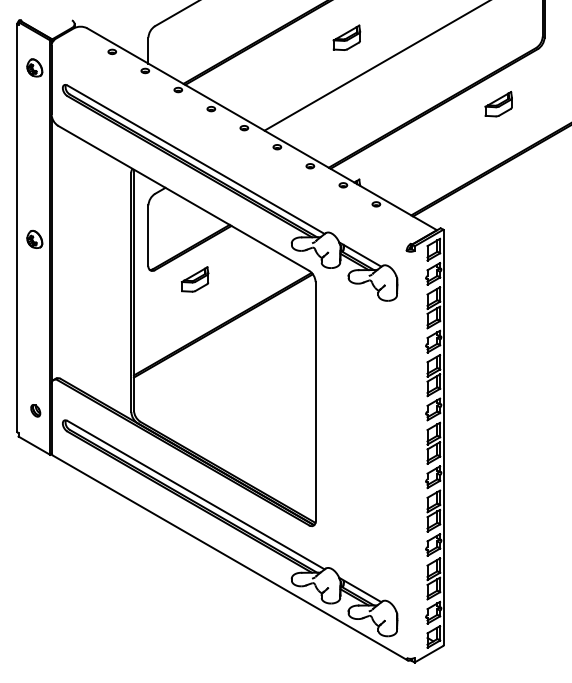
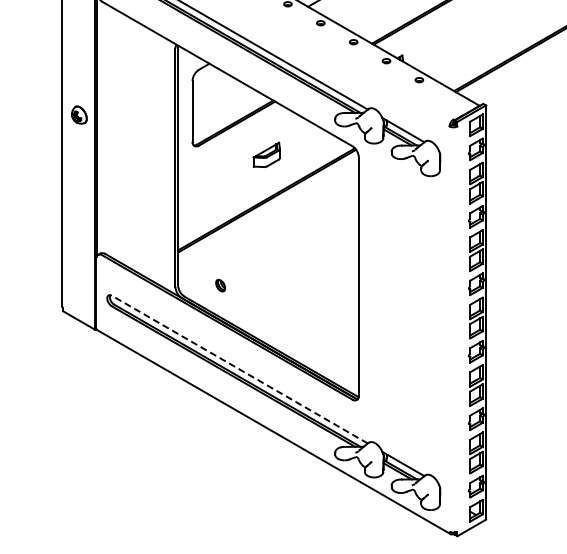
part: (195, 279) -> (267, 154), moved
part: (35, 410) -> (220, 285), moved
line: (196, 495) -> (240, 369), solid -> dashed

